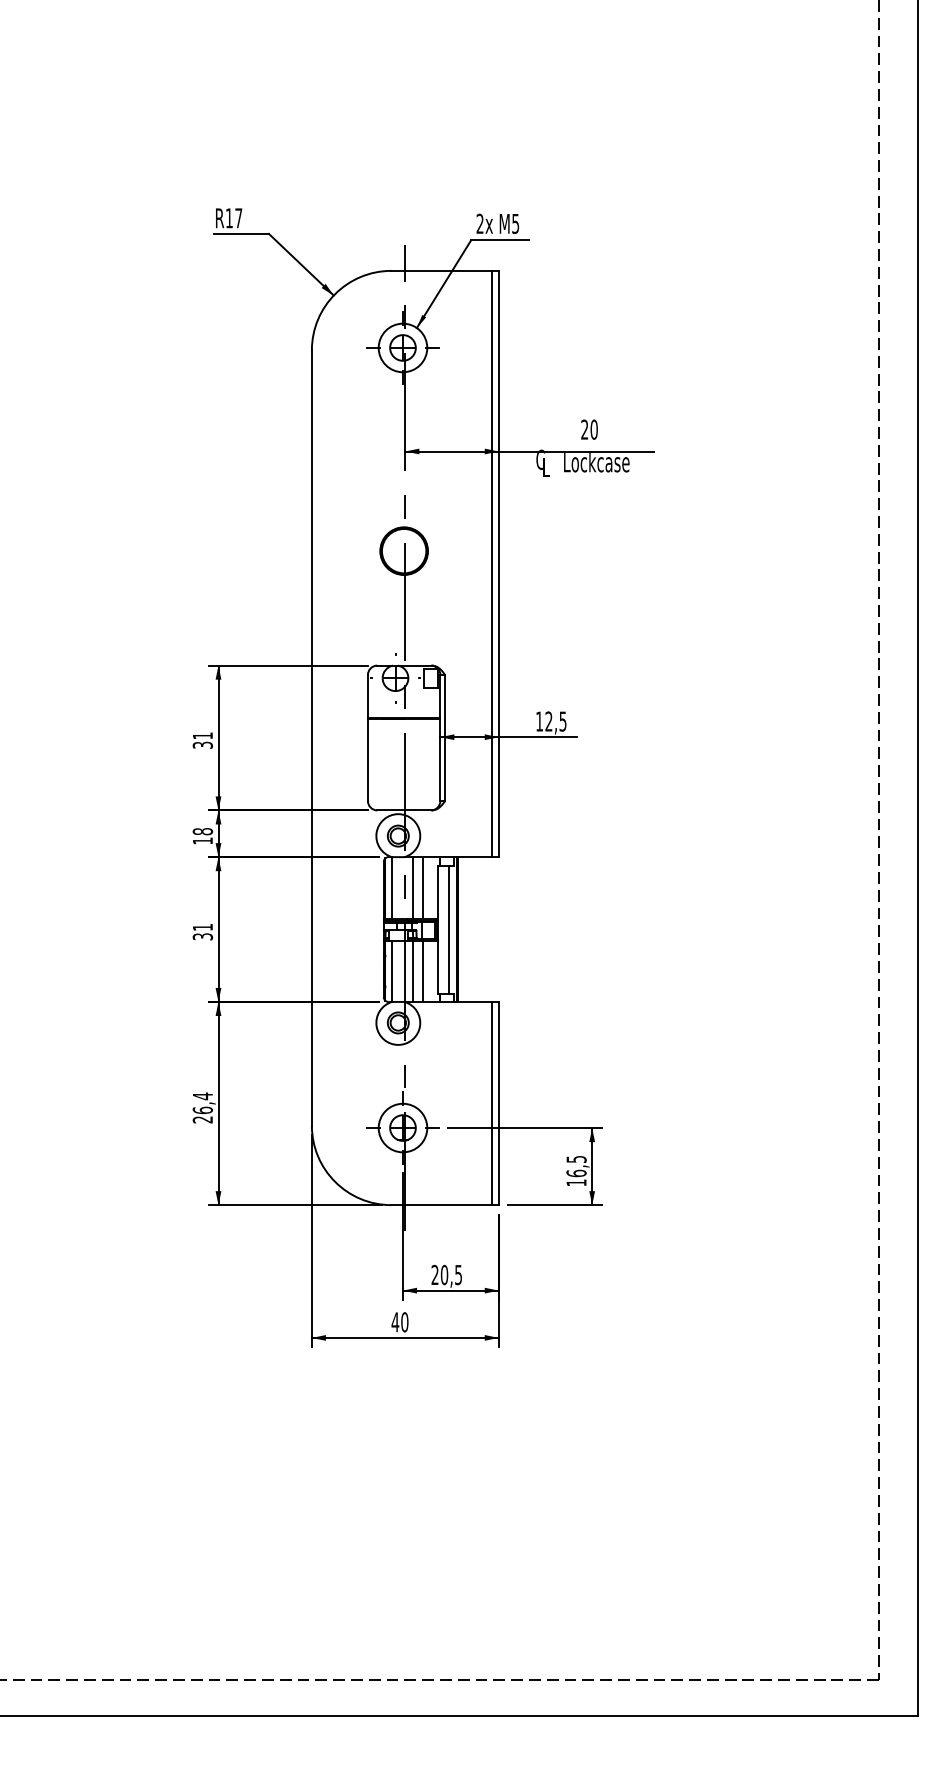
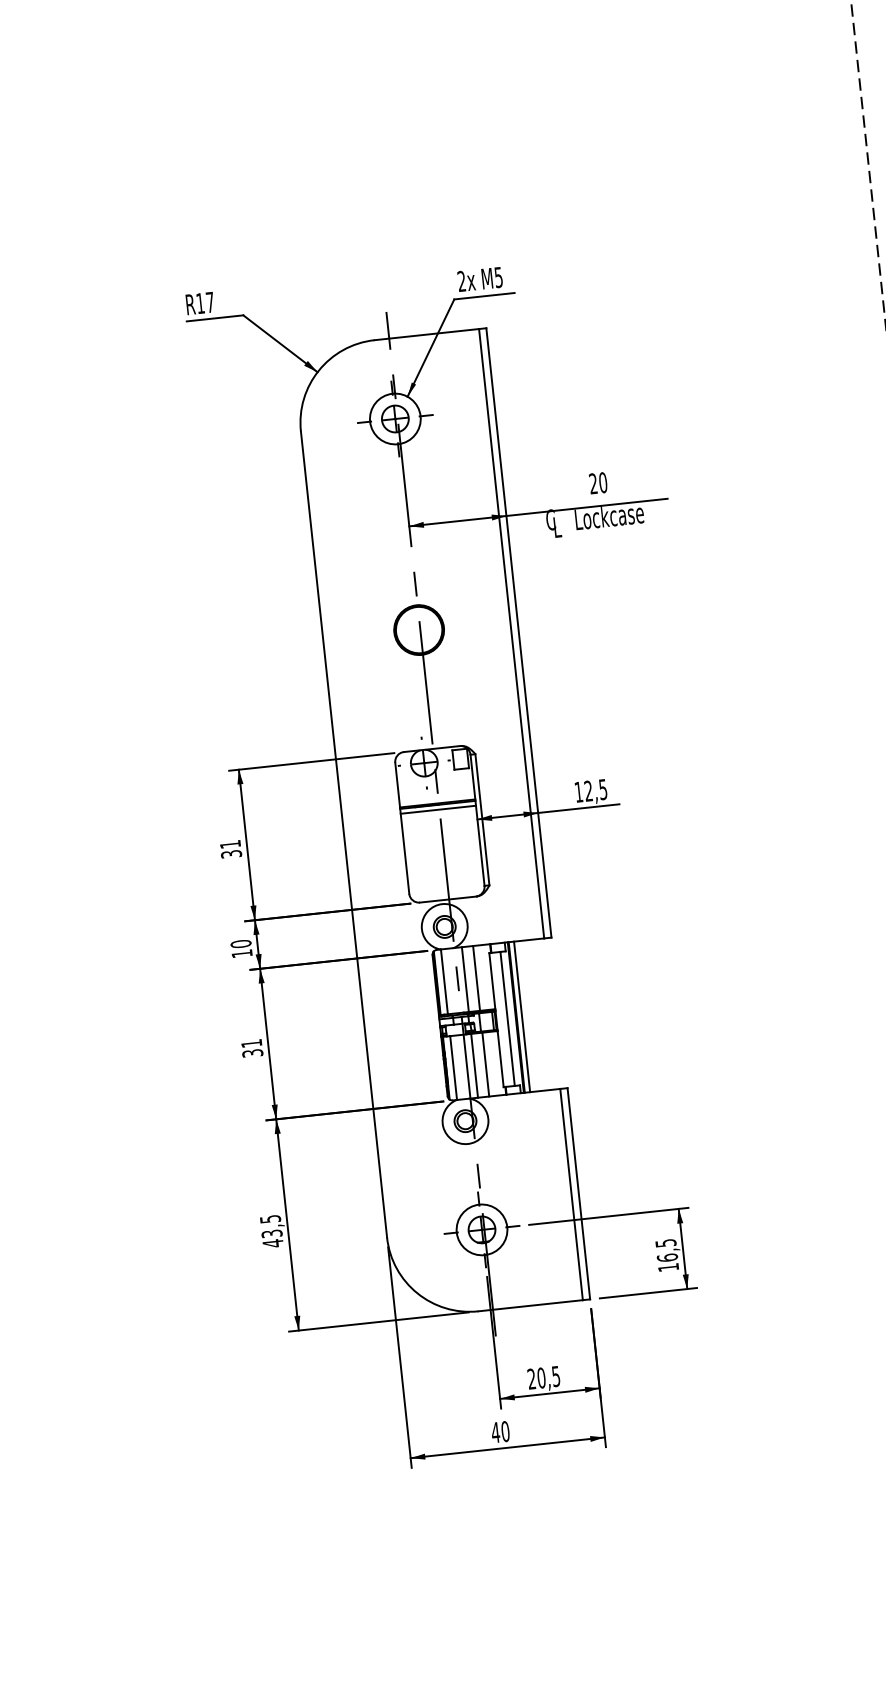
line: (403, 724) -> (437, 810), added
text: (202, 831) -> (240, 943), 18 -> 10
line: (462, 929) -> (521, 1016), added
text: (202, 1107) -> (271, 1230), 26,4 -> 43,5

